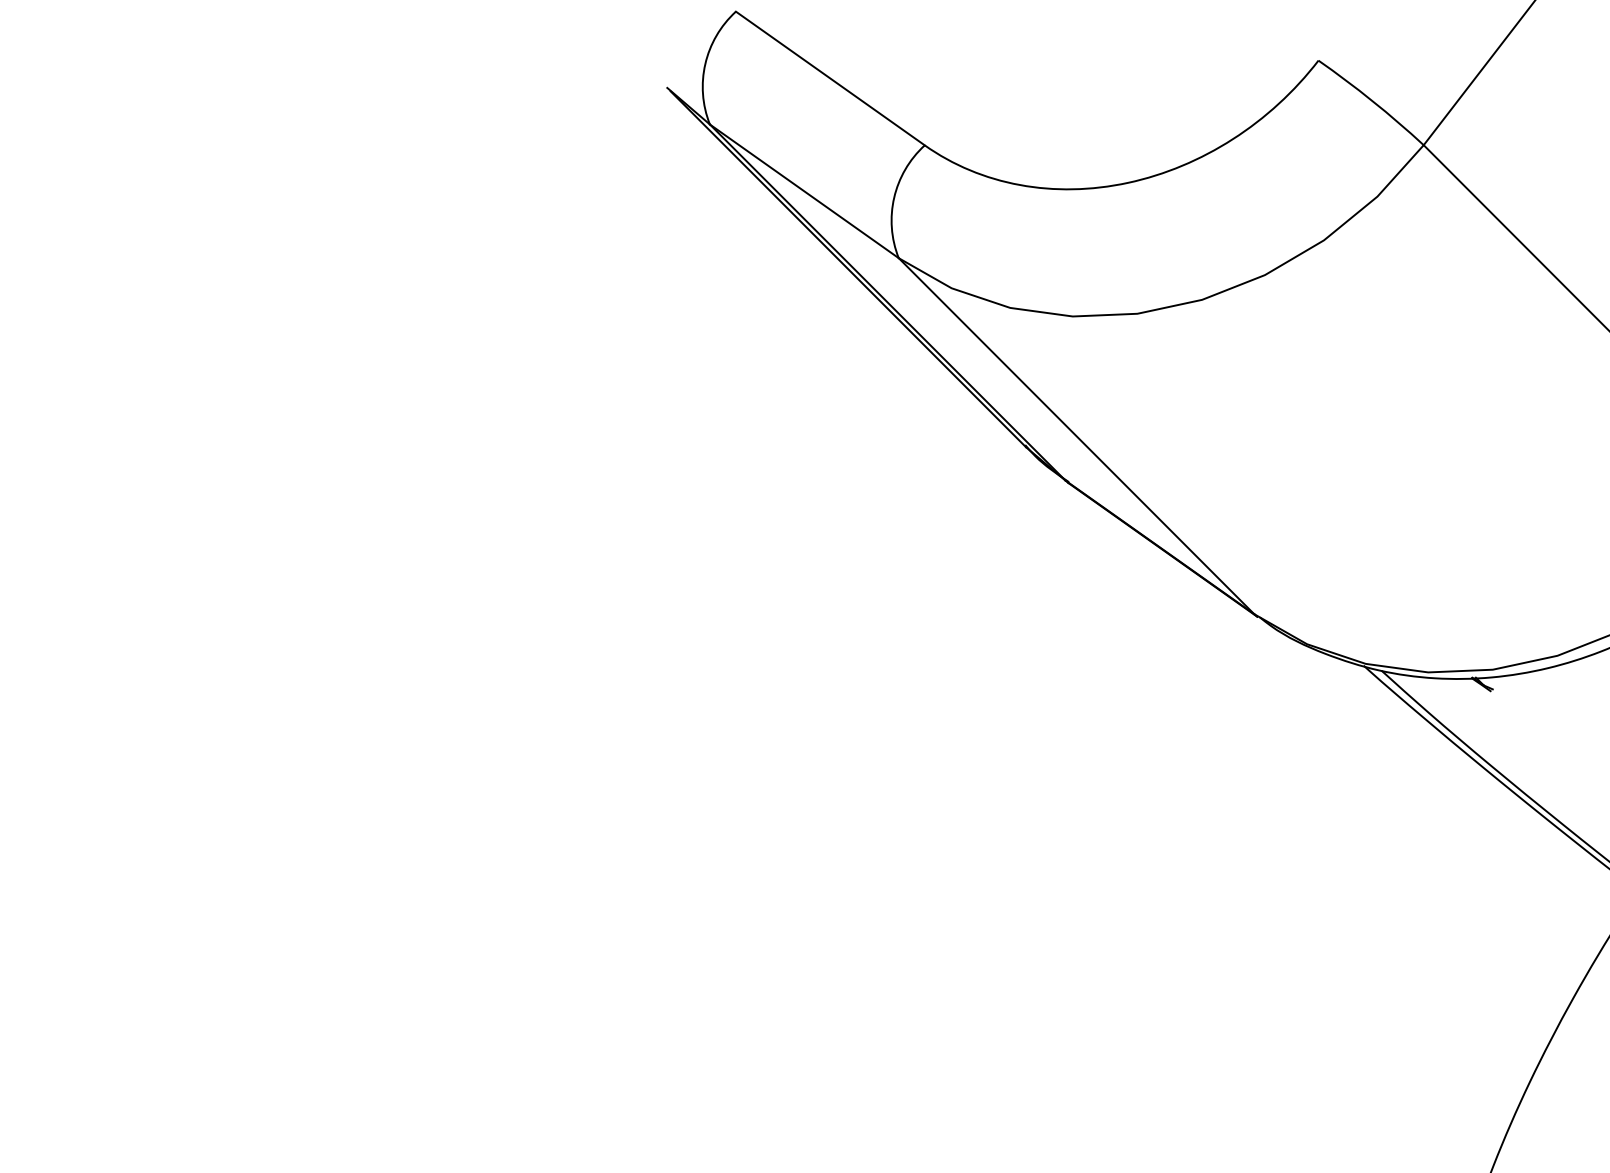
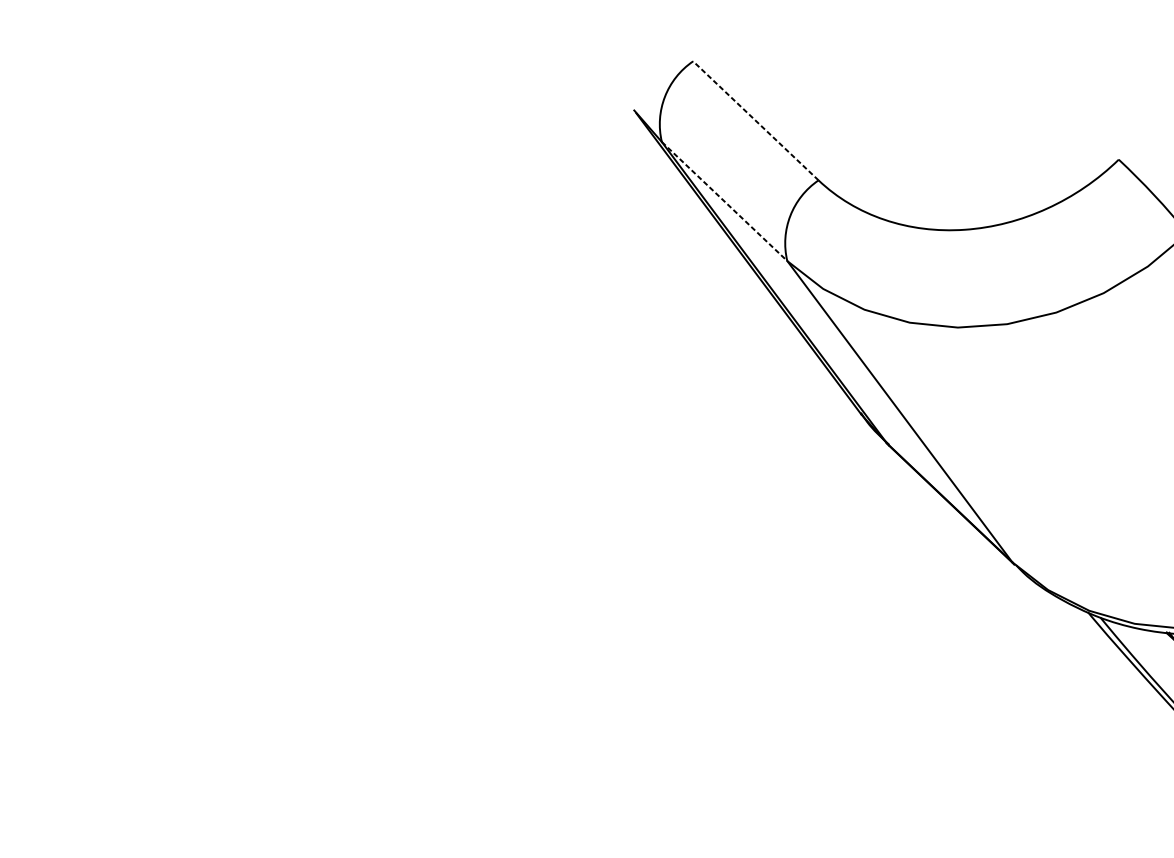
line: (830, 78) -> (755, 120), solid -> dashed
line: (804, 191) -> (724, 201), solid -> dashed

